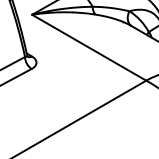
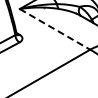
line: (88, 47) -> (54, 29), solid -> dashed

